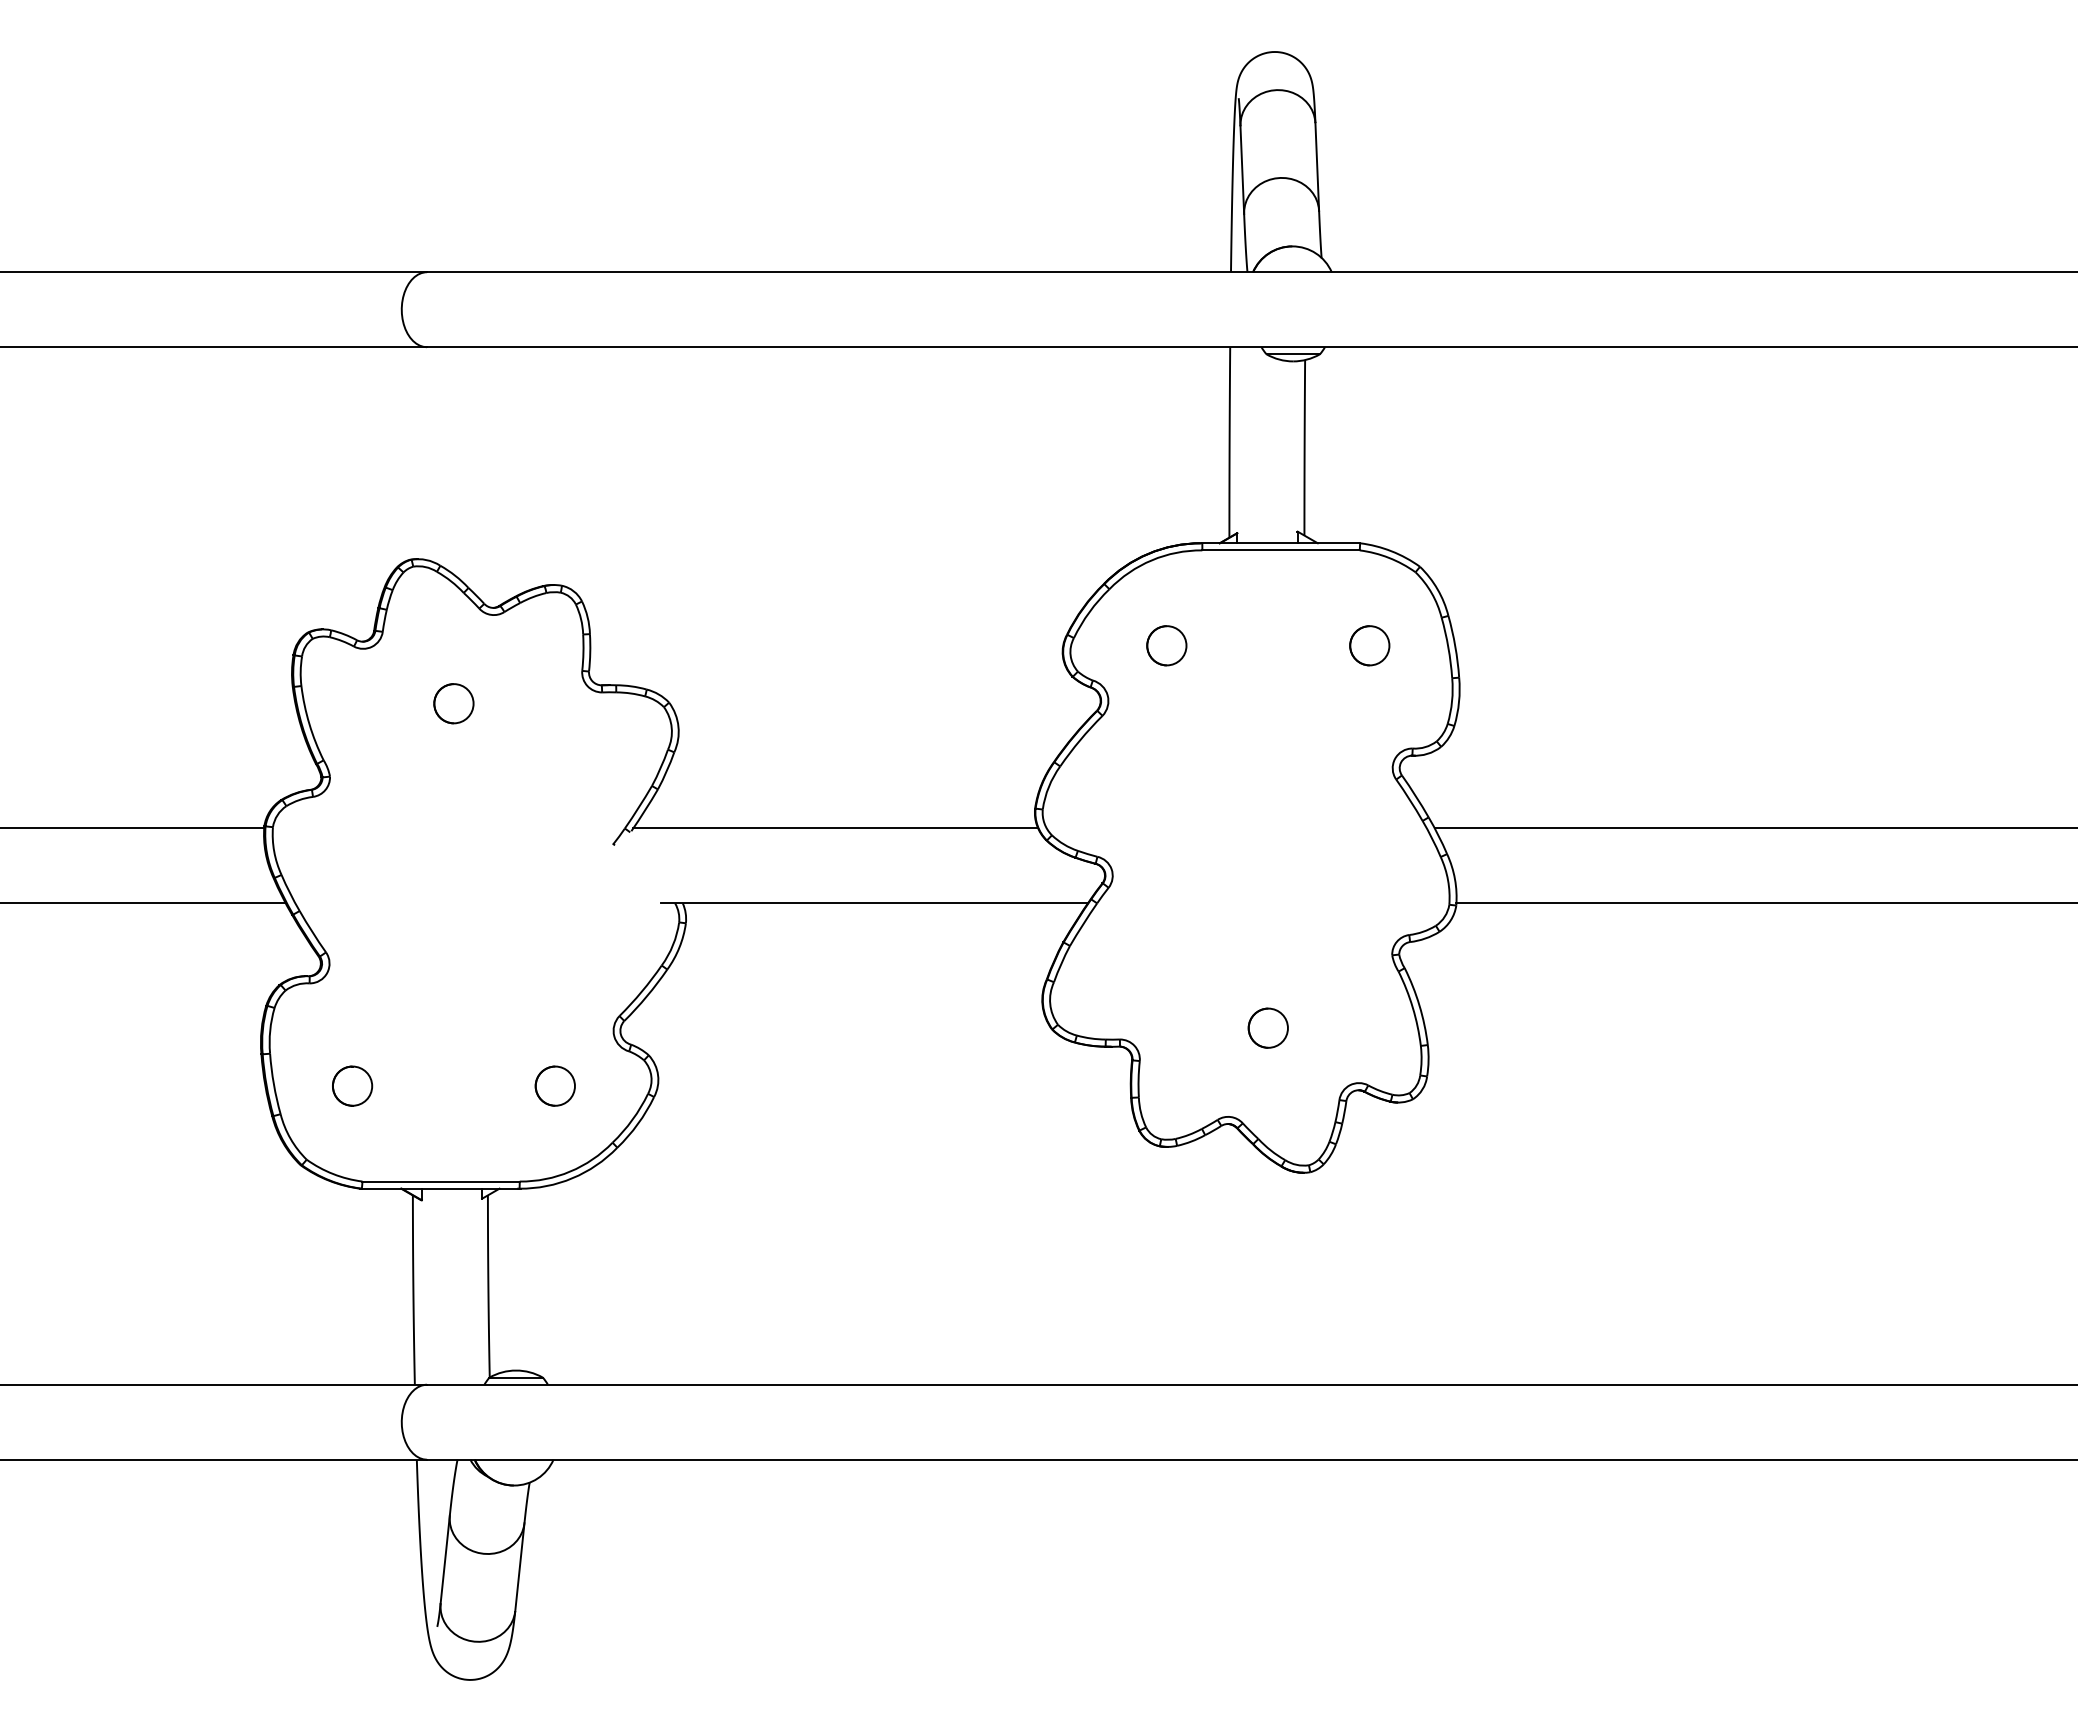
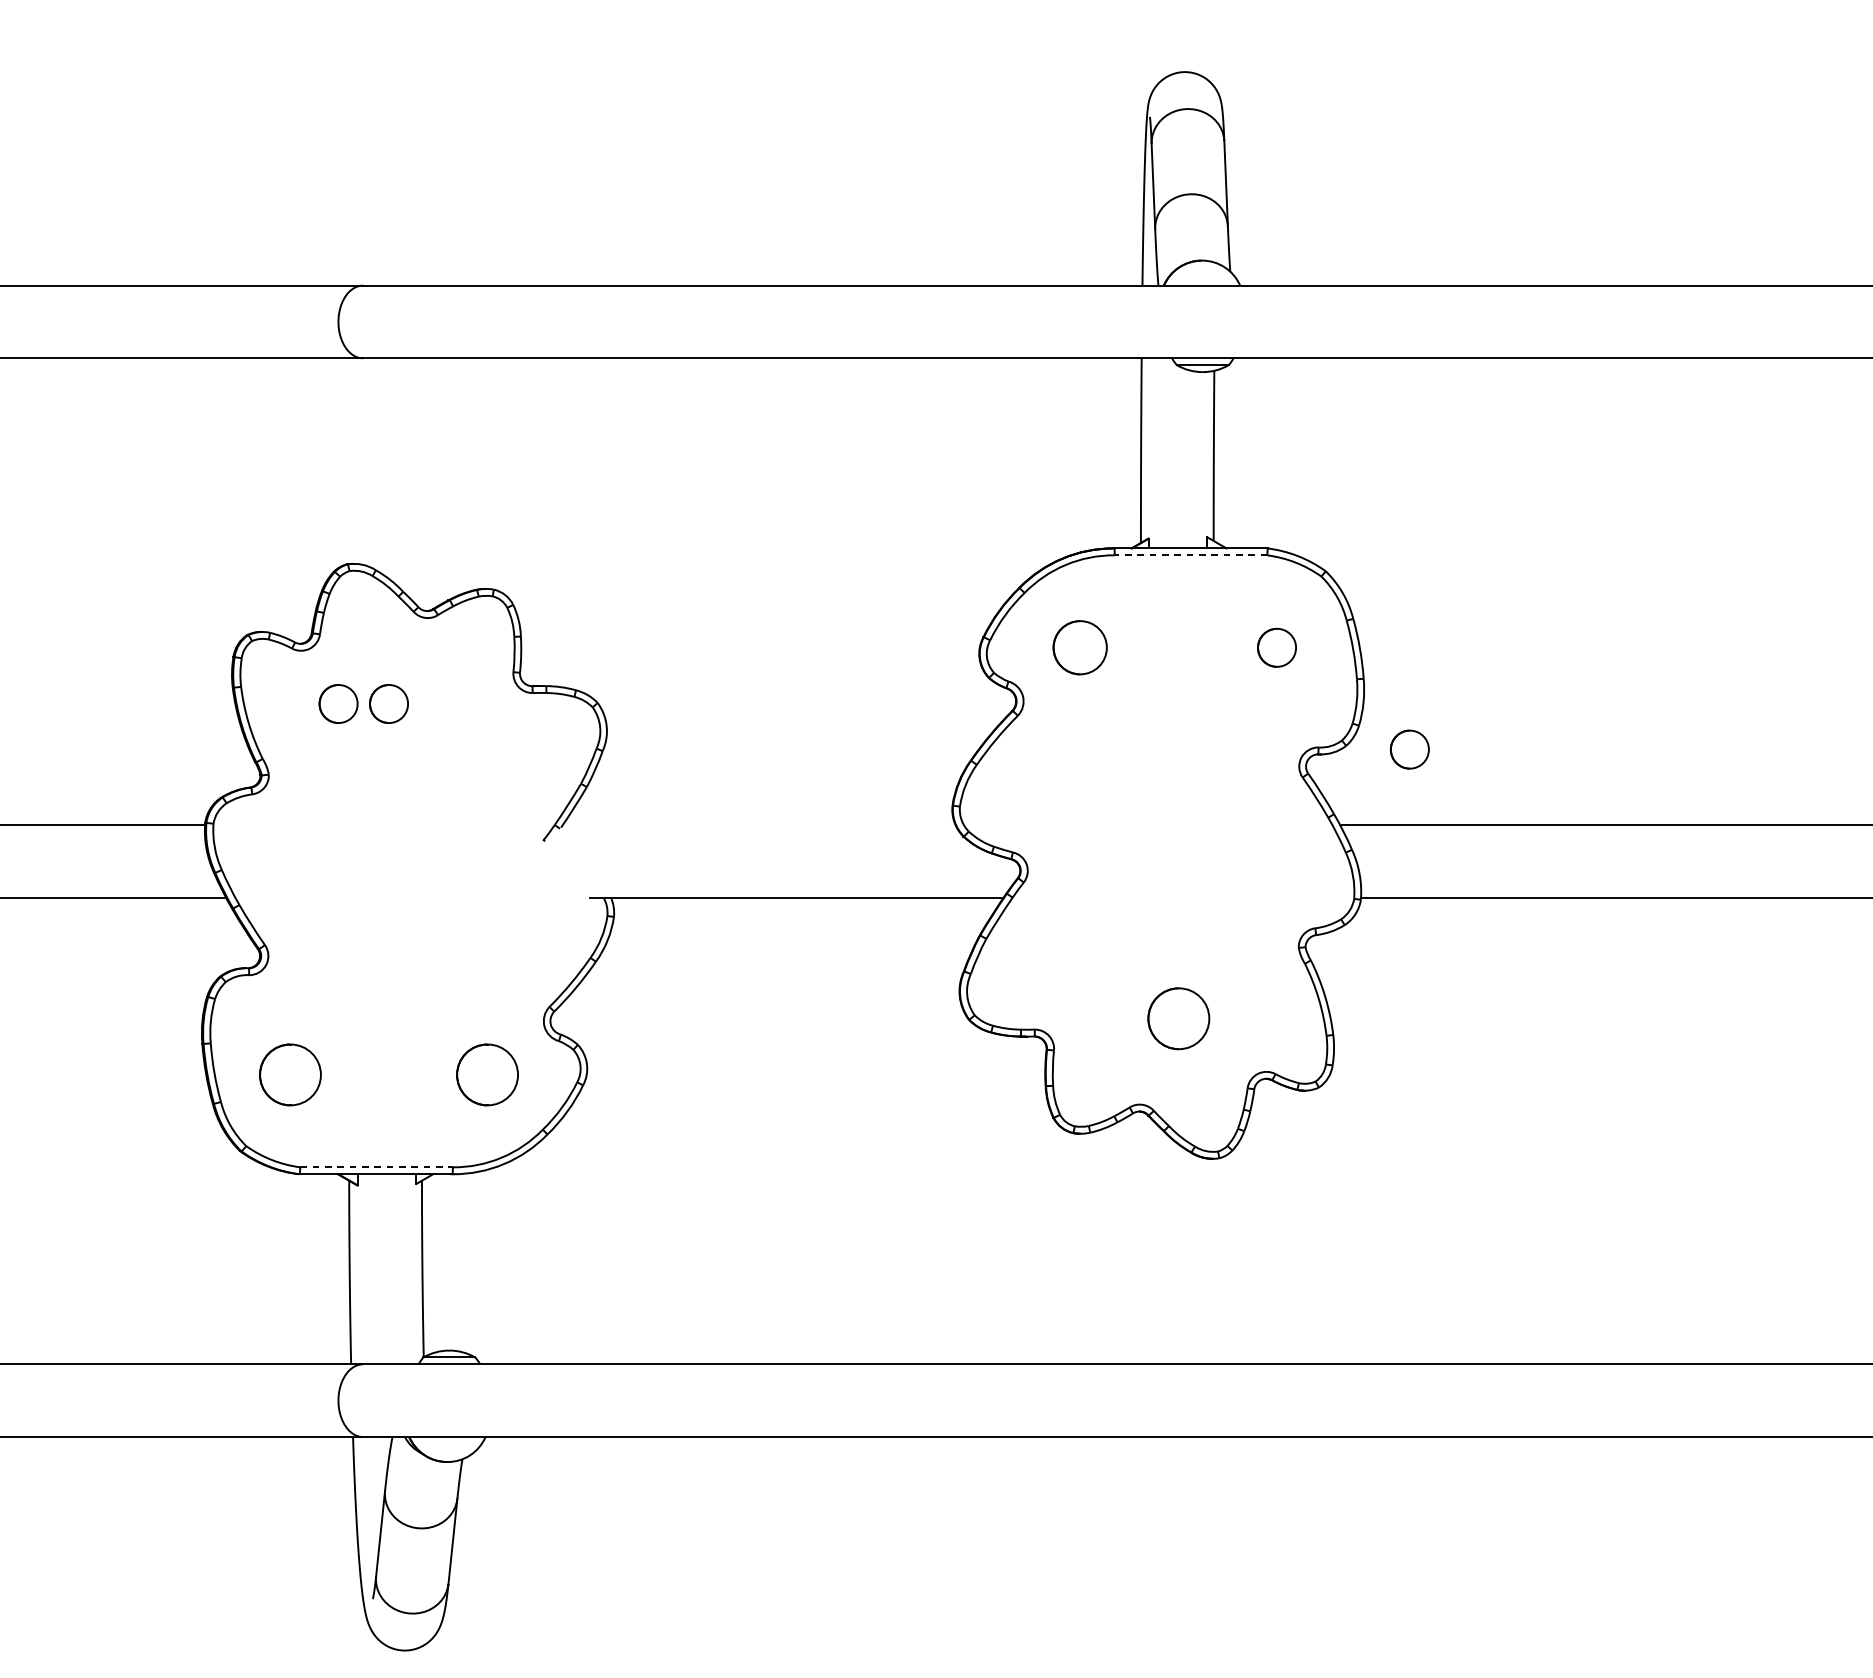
line: (1281, 550) -> (1191, 555), solid -> dashed
circle: (1166, 645) -> (1079, 647), size x1.4
circle: (401, 703) -> (338, 703), added
circle: (1506, 750) -> (1409, 749), added
line: (835, 828) -> (758, 824), removed
circle: (1267, 1027) -> (1177, 1017), size x1.6
circle: (352, 1085) -> (290, 1074), size x1.6
circle: (554, 1085) -> (486, 1074), size x1.6
line: (441, 1181) -> (376, 1167), solid -> dashed

